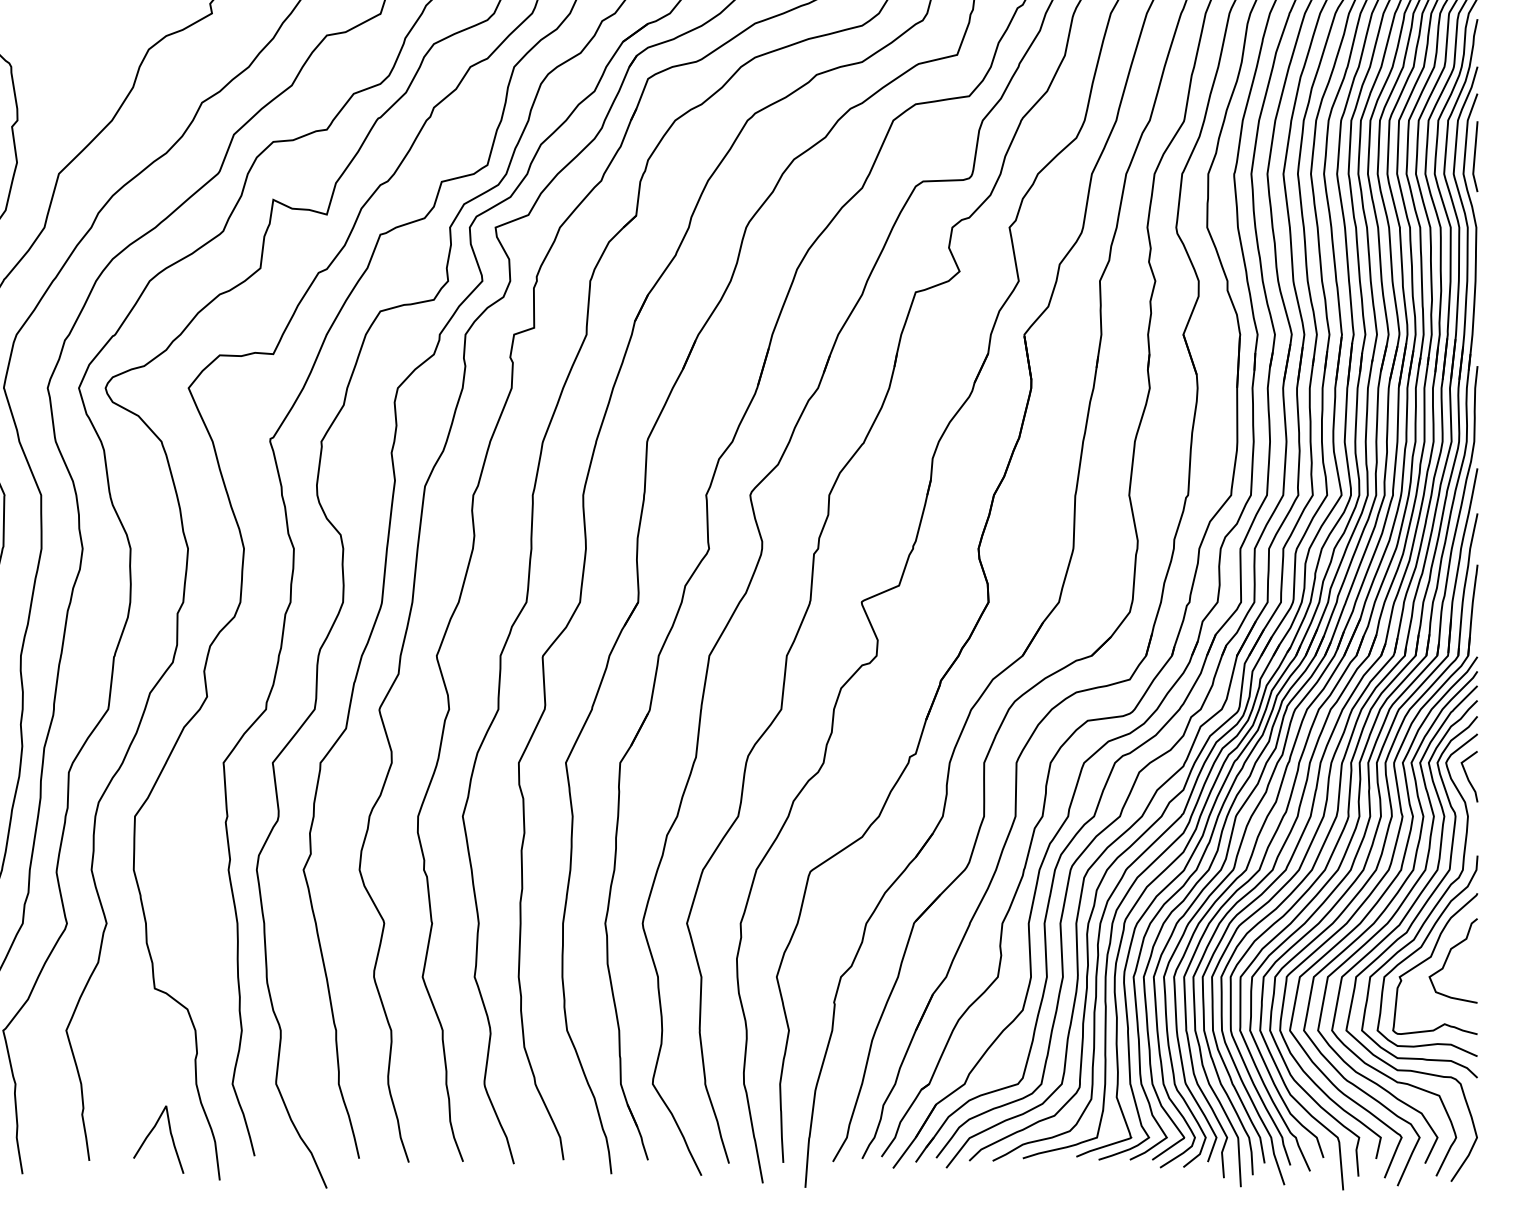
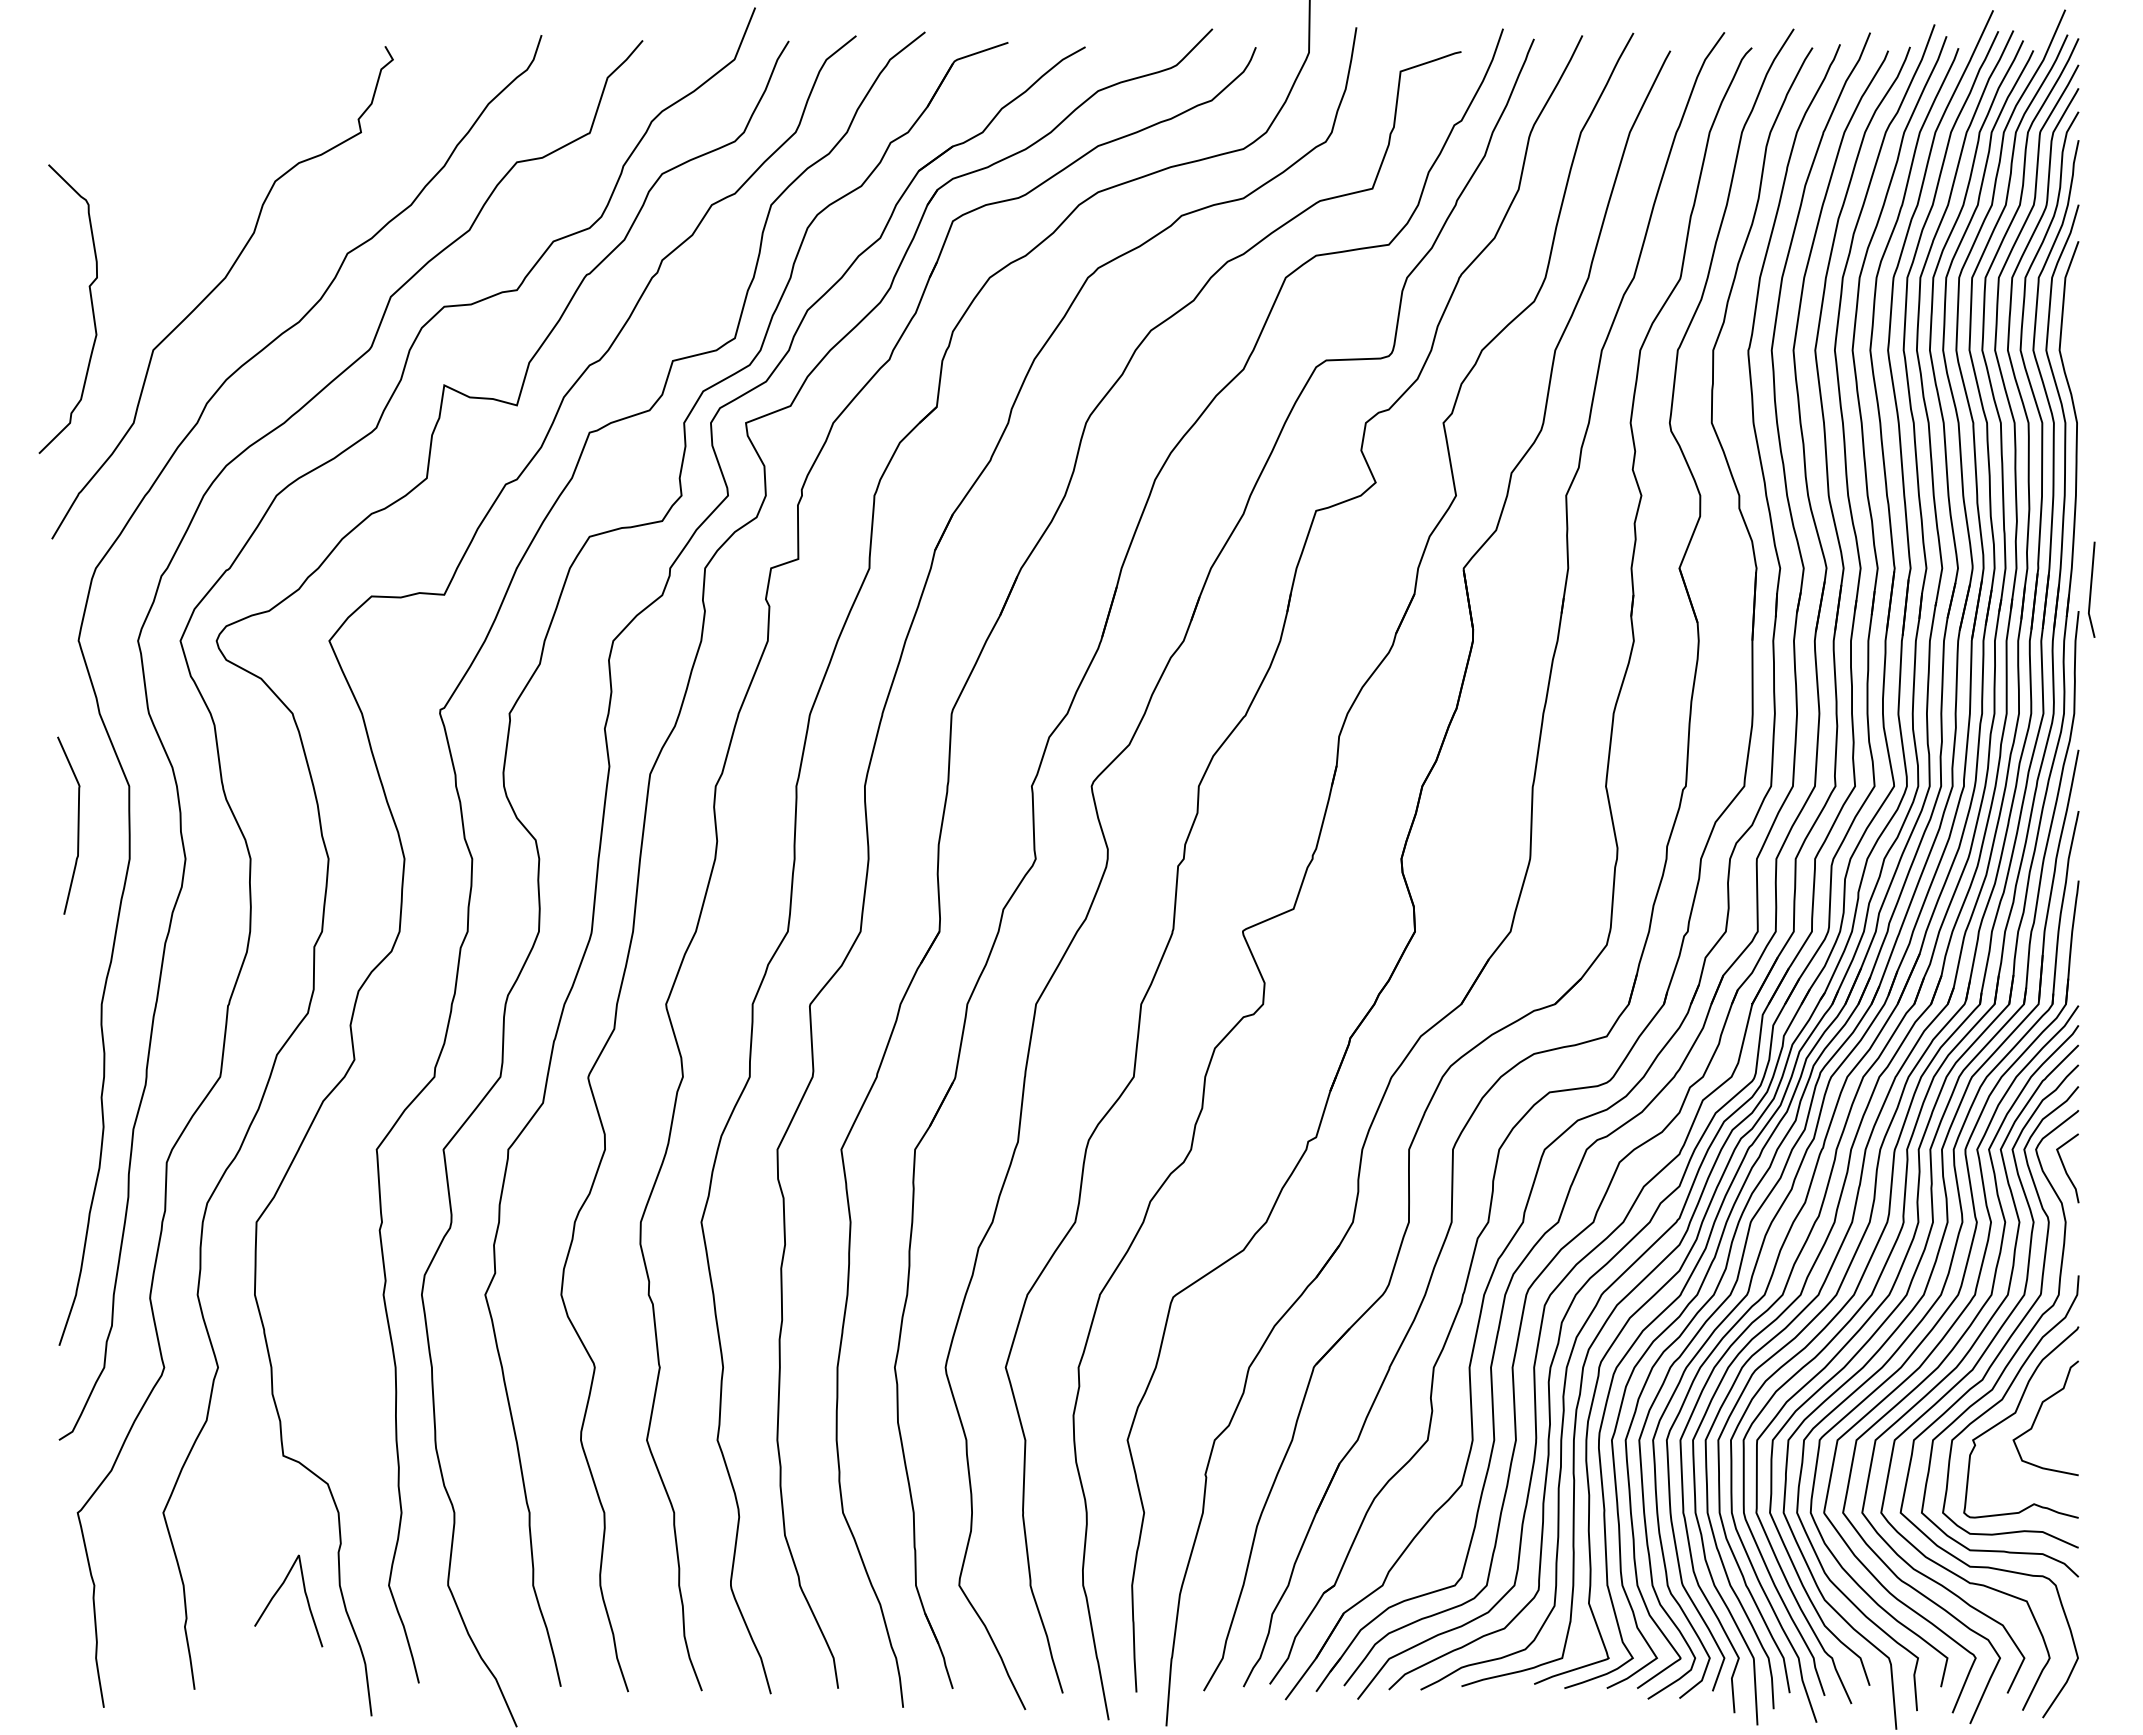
line: (1475, 156) -> (2091, 589), moved
curve: (149, 1134) -> (276, 1594), moved

